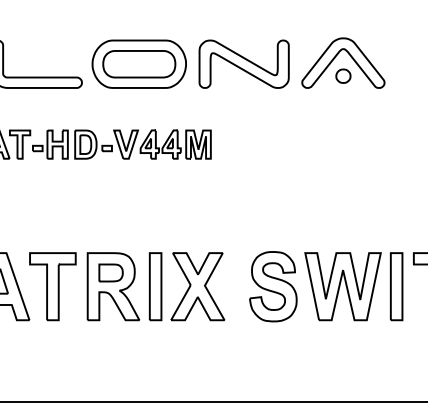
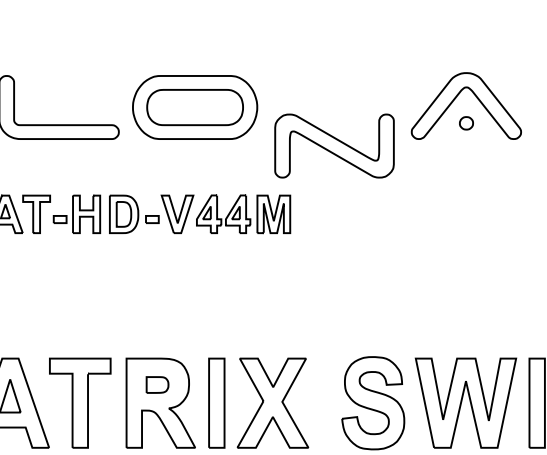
part: (243, 63) -> (333, 145), moved
part: (343, 75) -> (466, 122), size x0.7
part: (110, 272) -> (156, 384), size x0.7

